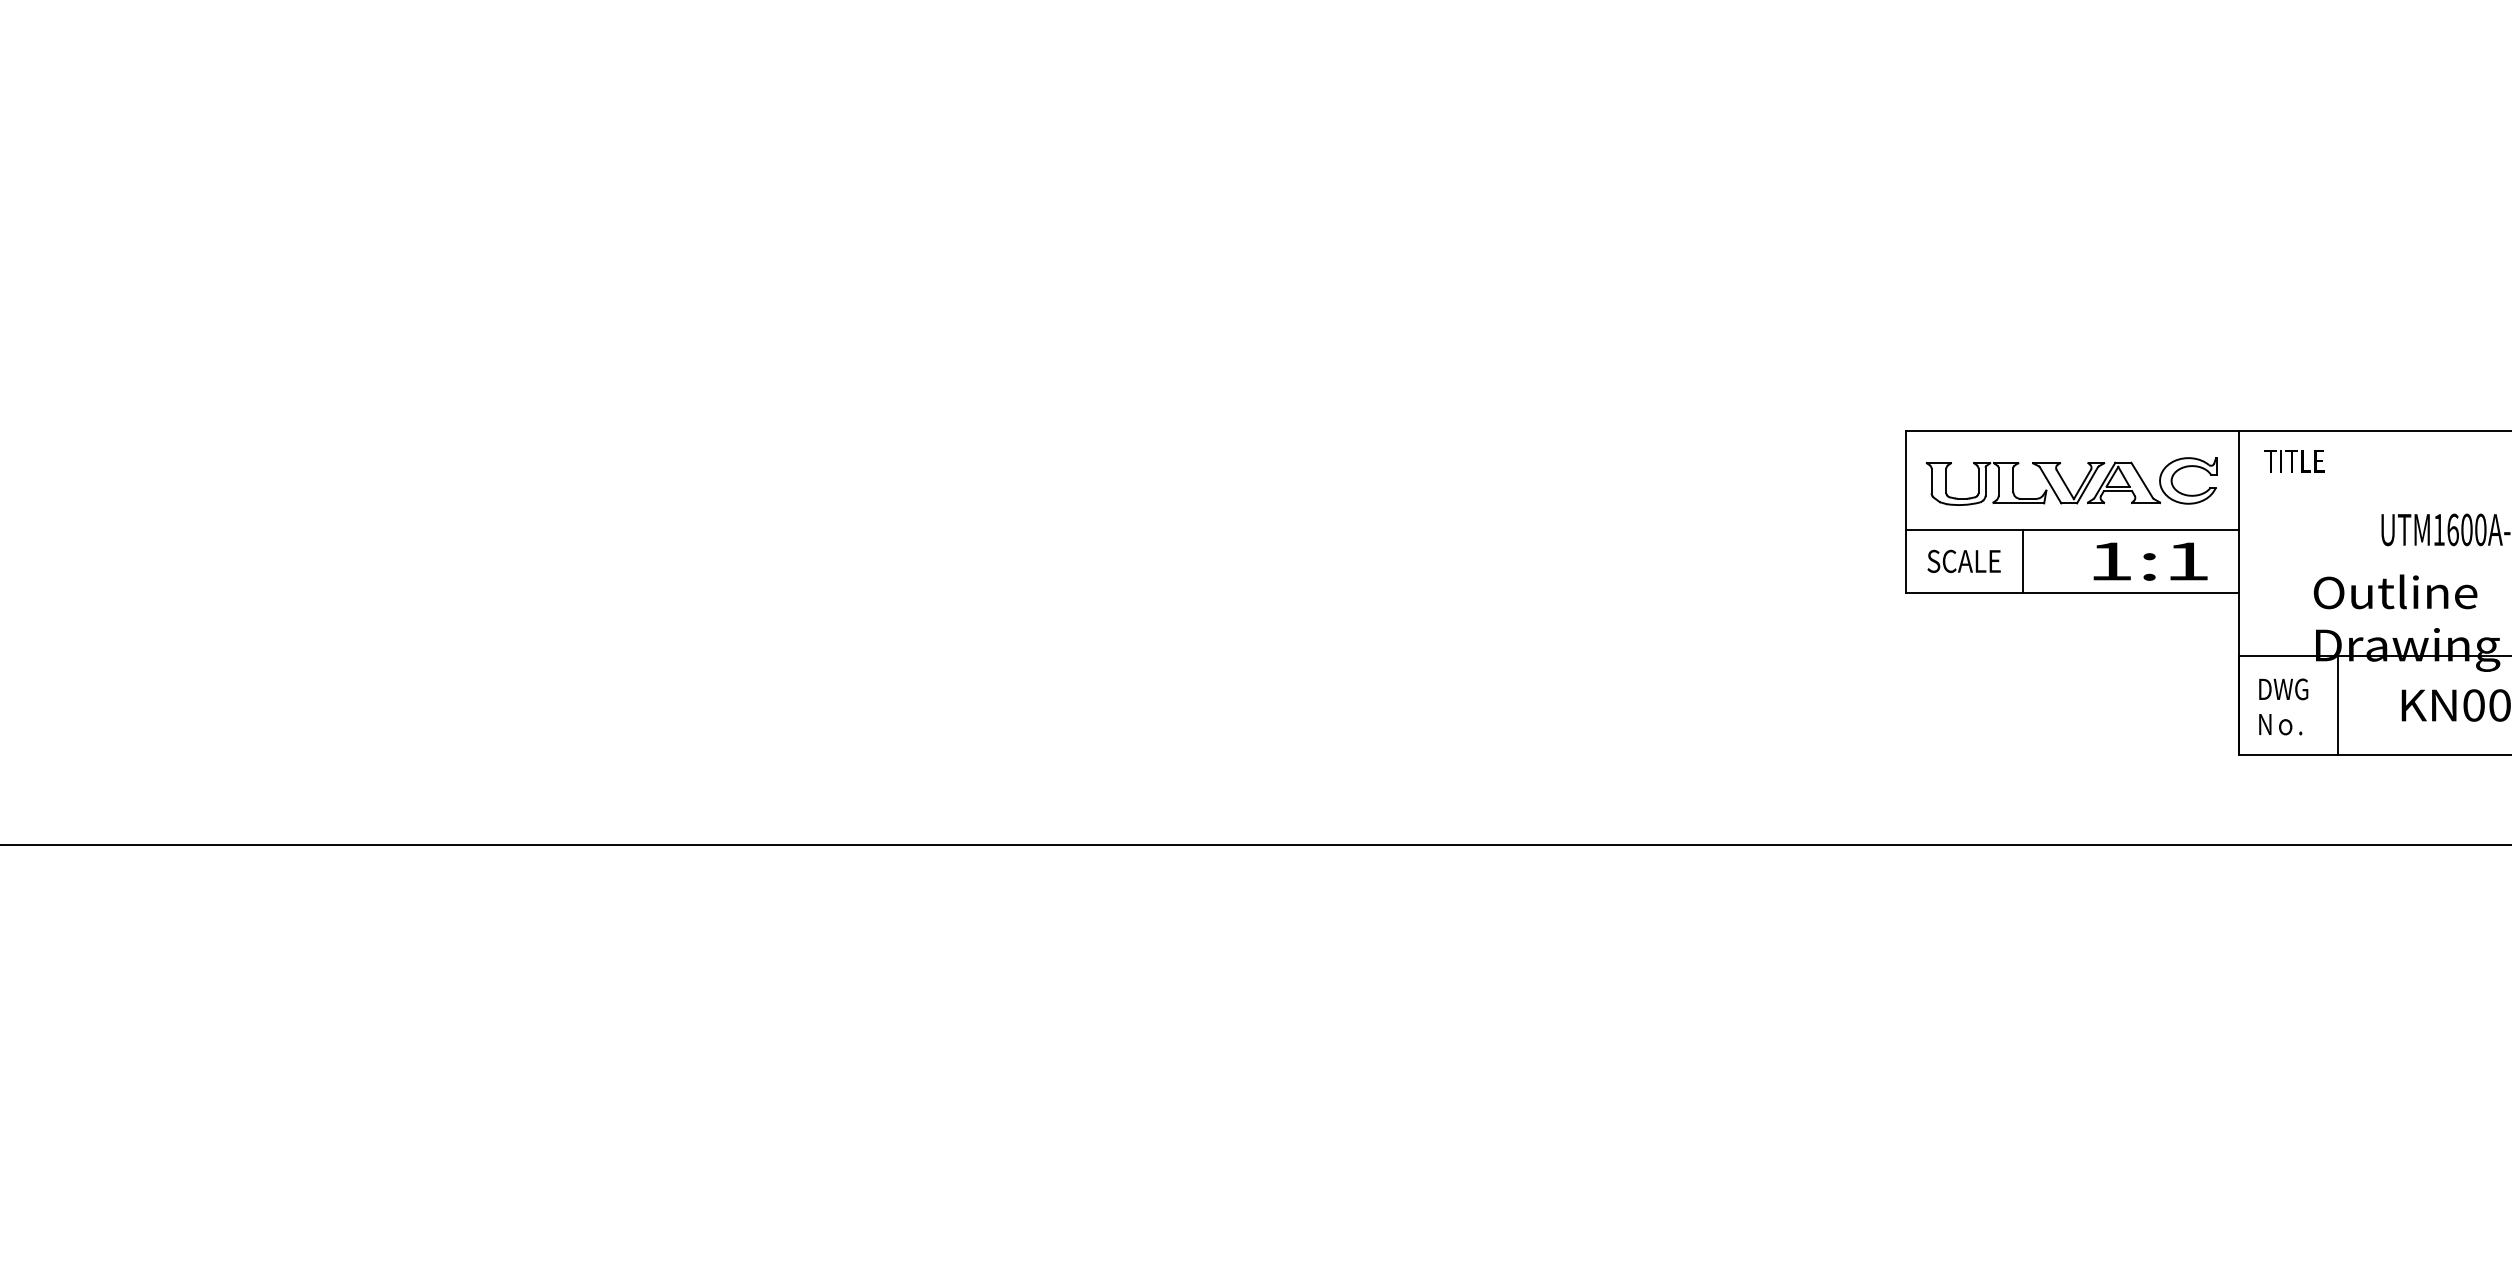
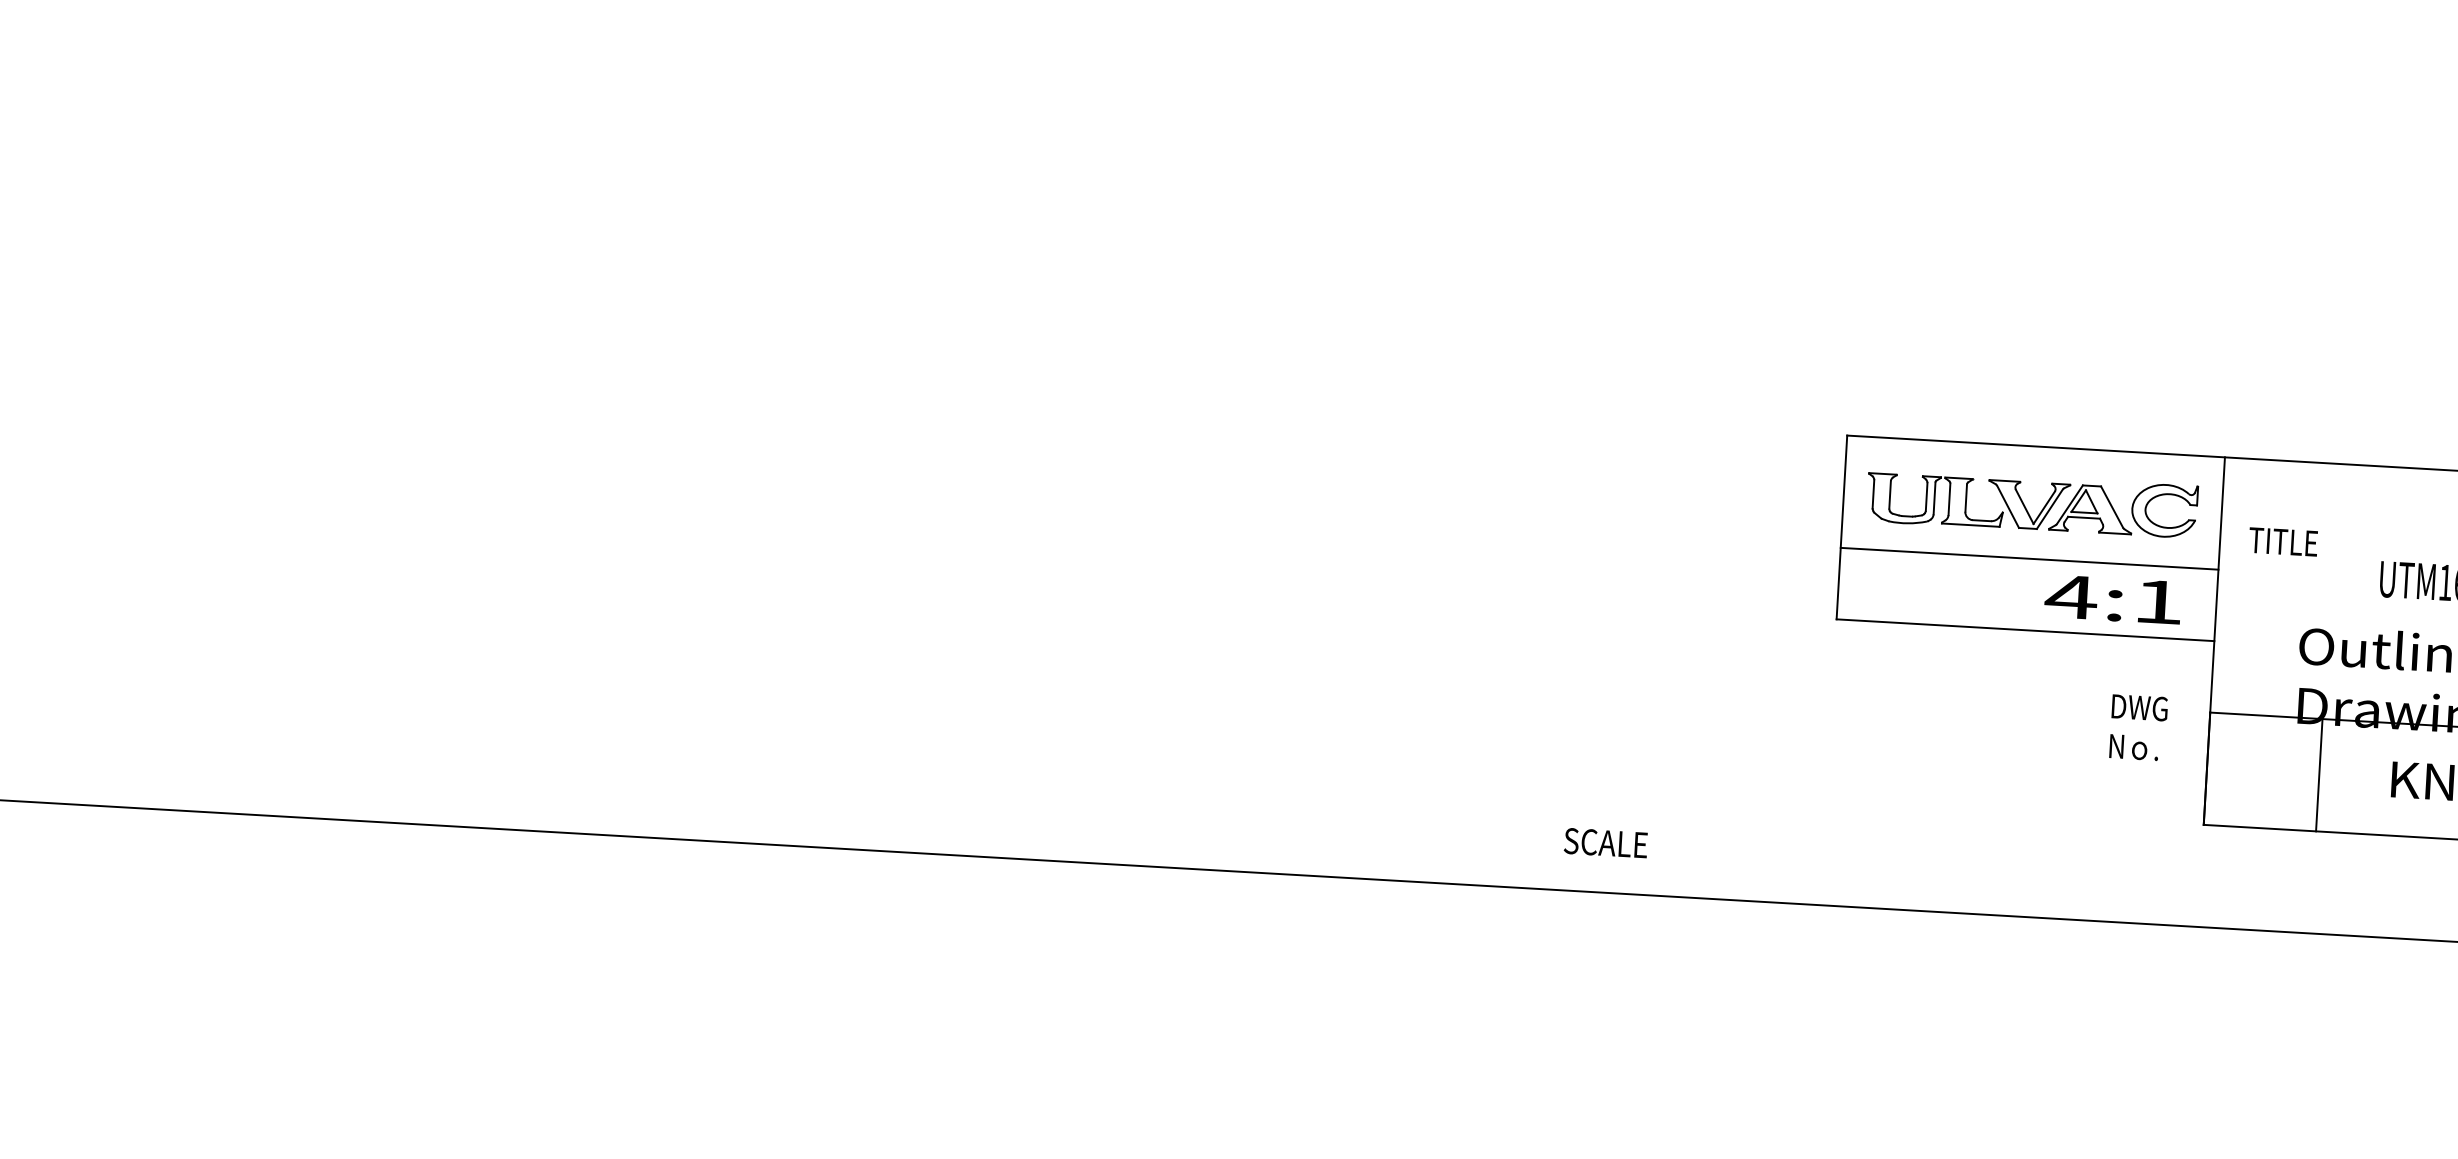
text: (2294, 461) -> (2283, 542), moved
text: (1963, 560) -> (1605, 842), moved
line: (2022, 560) -> (1971, 590), removed
text: (2110, 561) -> (2070, 597), 1:1 -> 4:1
text: (2283, 706) -> (2138, 727), moved

